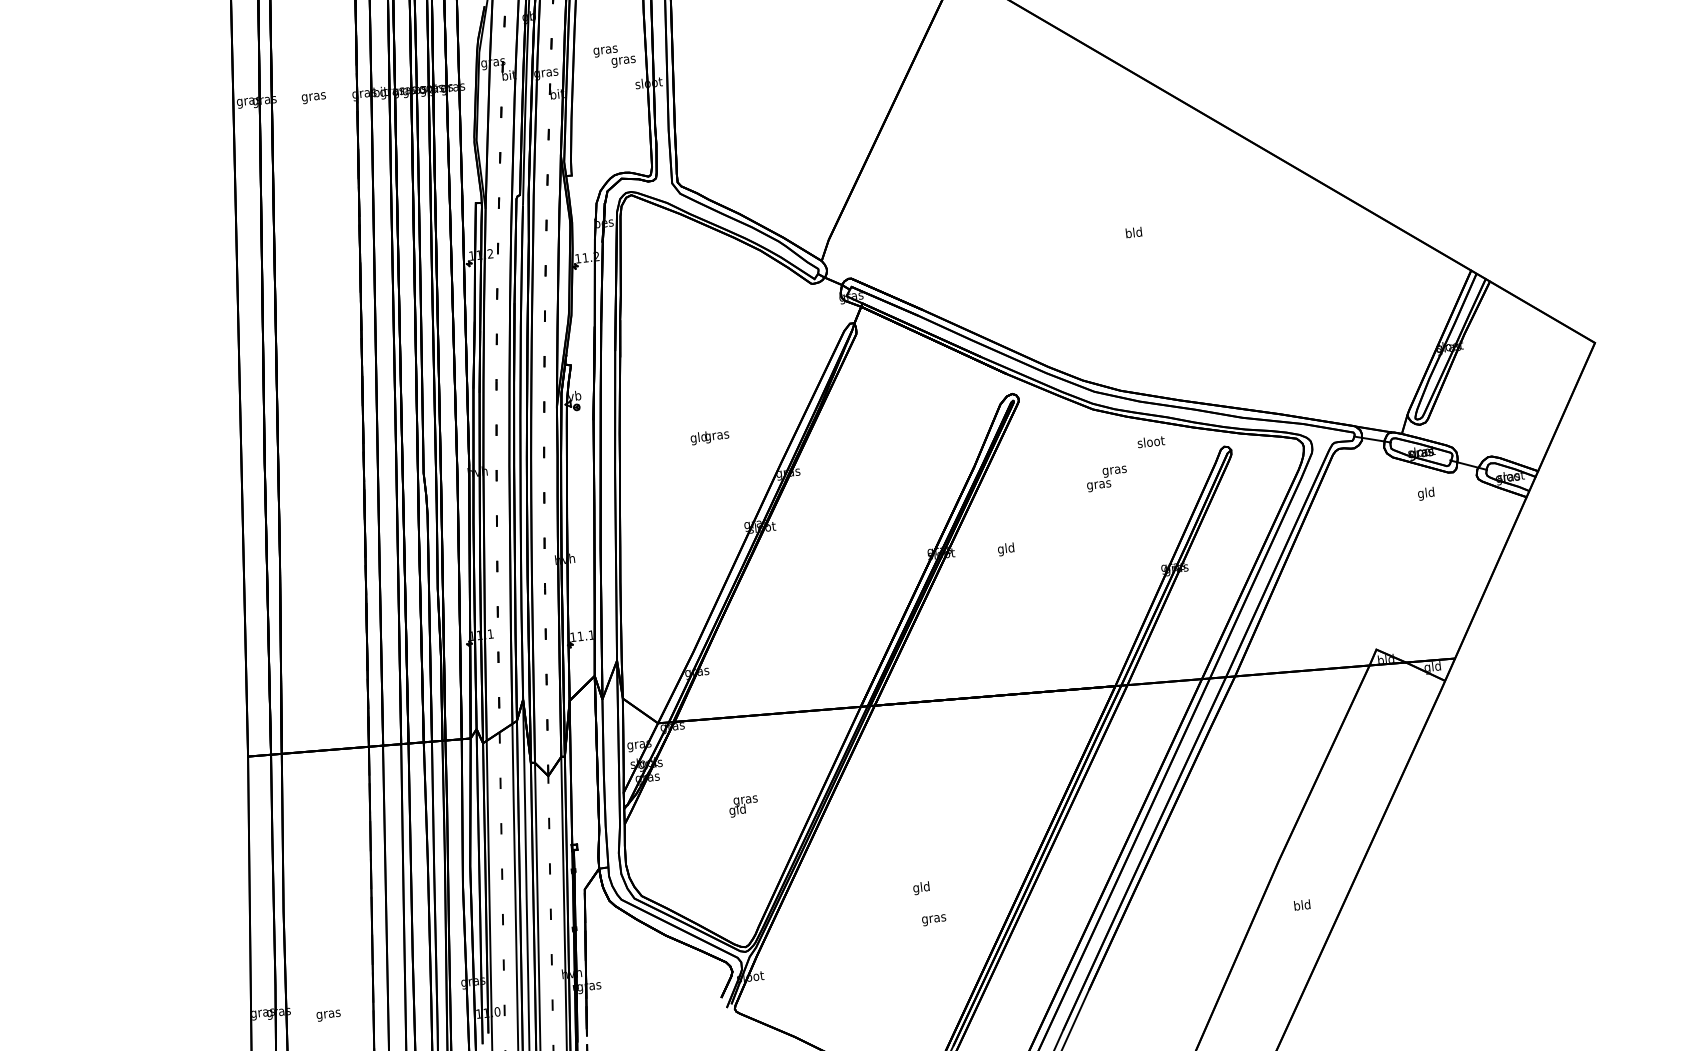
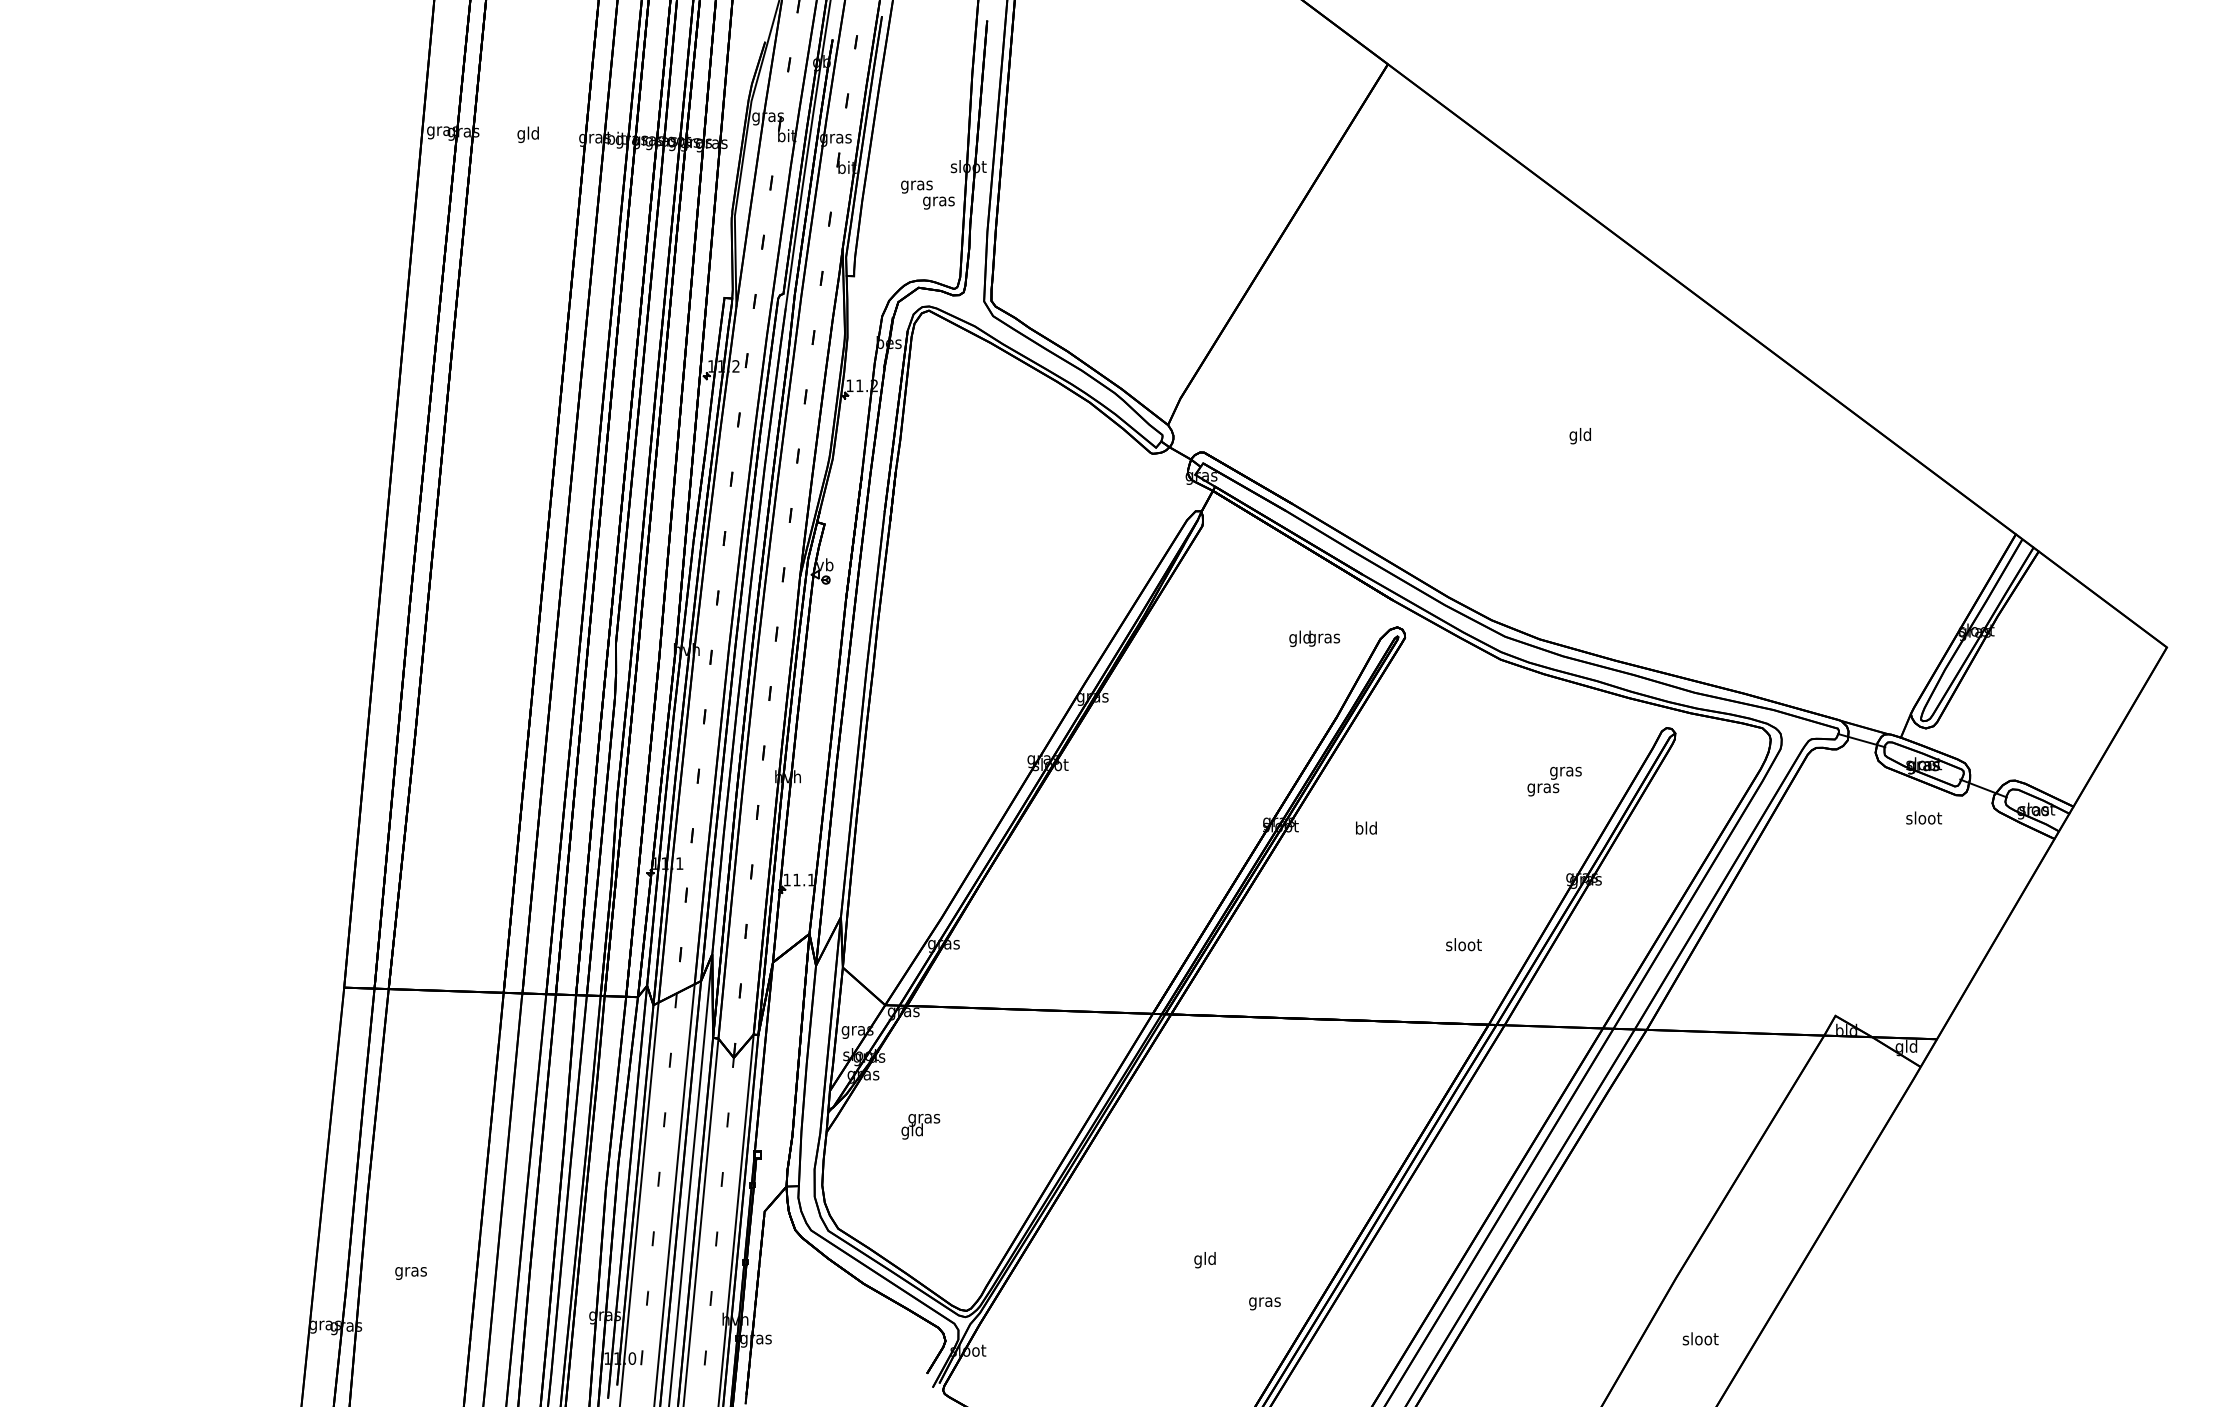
text: (614, 56) -> (927, 194), moved
text: (313, 96) -> (528, 134), gras -> gld
text: (1128, 234) -> (1573, 436), bld -> gld
text: (709, 436) -> (1314, 638), moved
text: (1150, 441) -> (1463, 944), moved
text: (1106, 478) -> (1554, 781), moved
text: (1426, 493) -> (1924, 819), gld -> sloot
text: (1001, 549) -> (1359, 829), gld -> bld
text: (743, 806) -> (920, 1126), moved
text: (1302, 904) -> (1700, 1338), bld -> sloot
text: (933, 920) -> (1264, 1303), moved
text: (328, 1015) -> (410, 1273), moved

